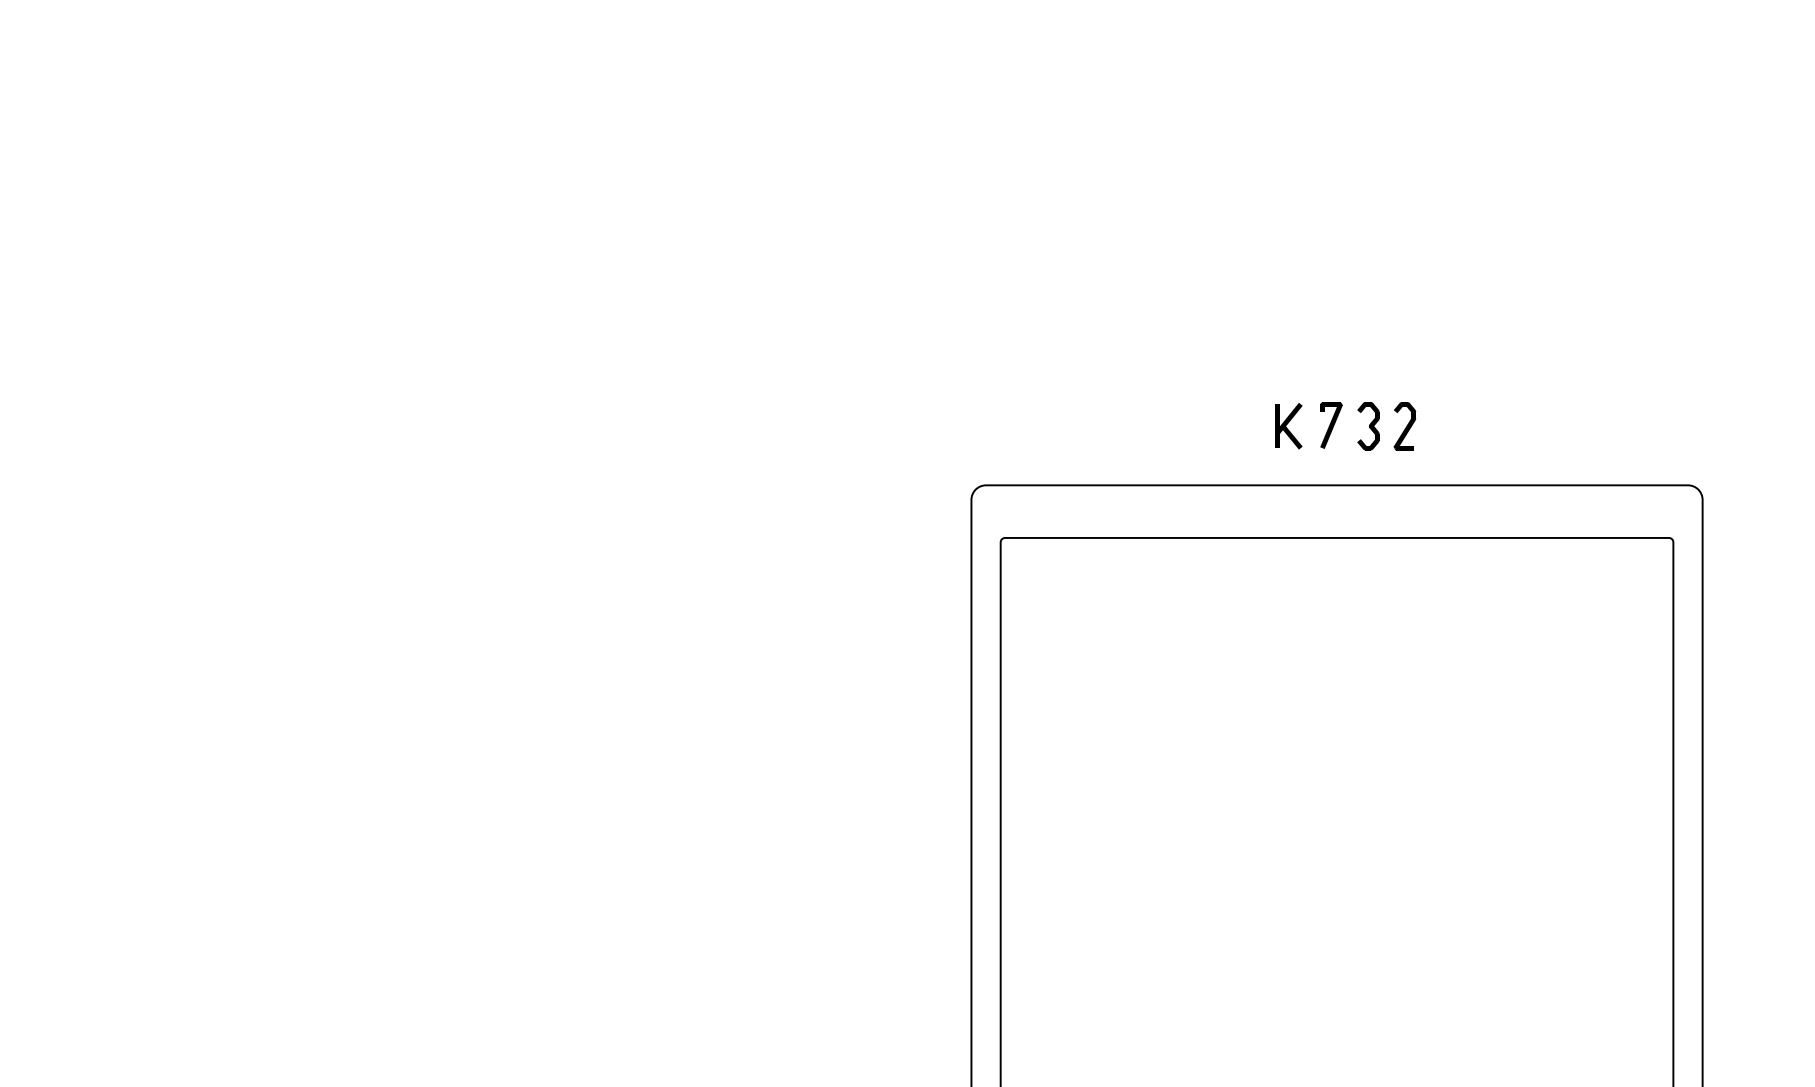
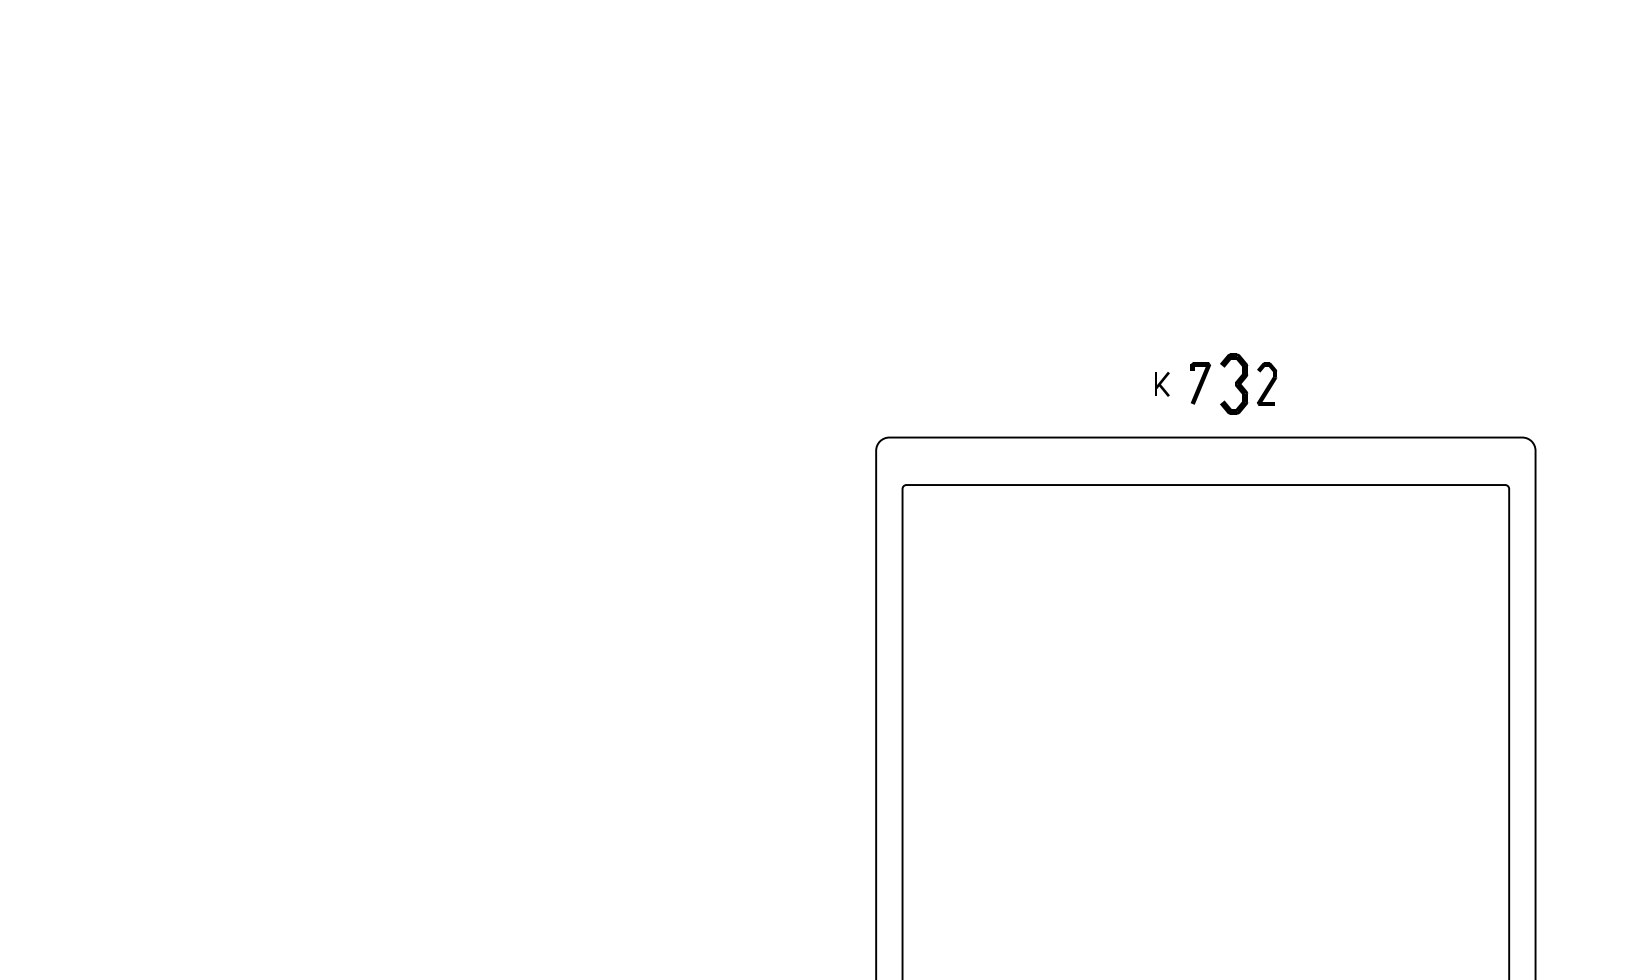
part: (1288, 426) -> (1162, 384), size x0.6
part: (1368, 426) -> (1234, 384), size x1.4

